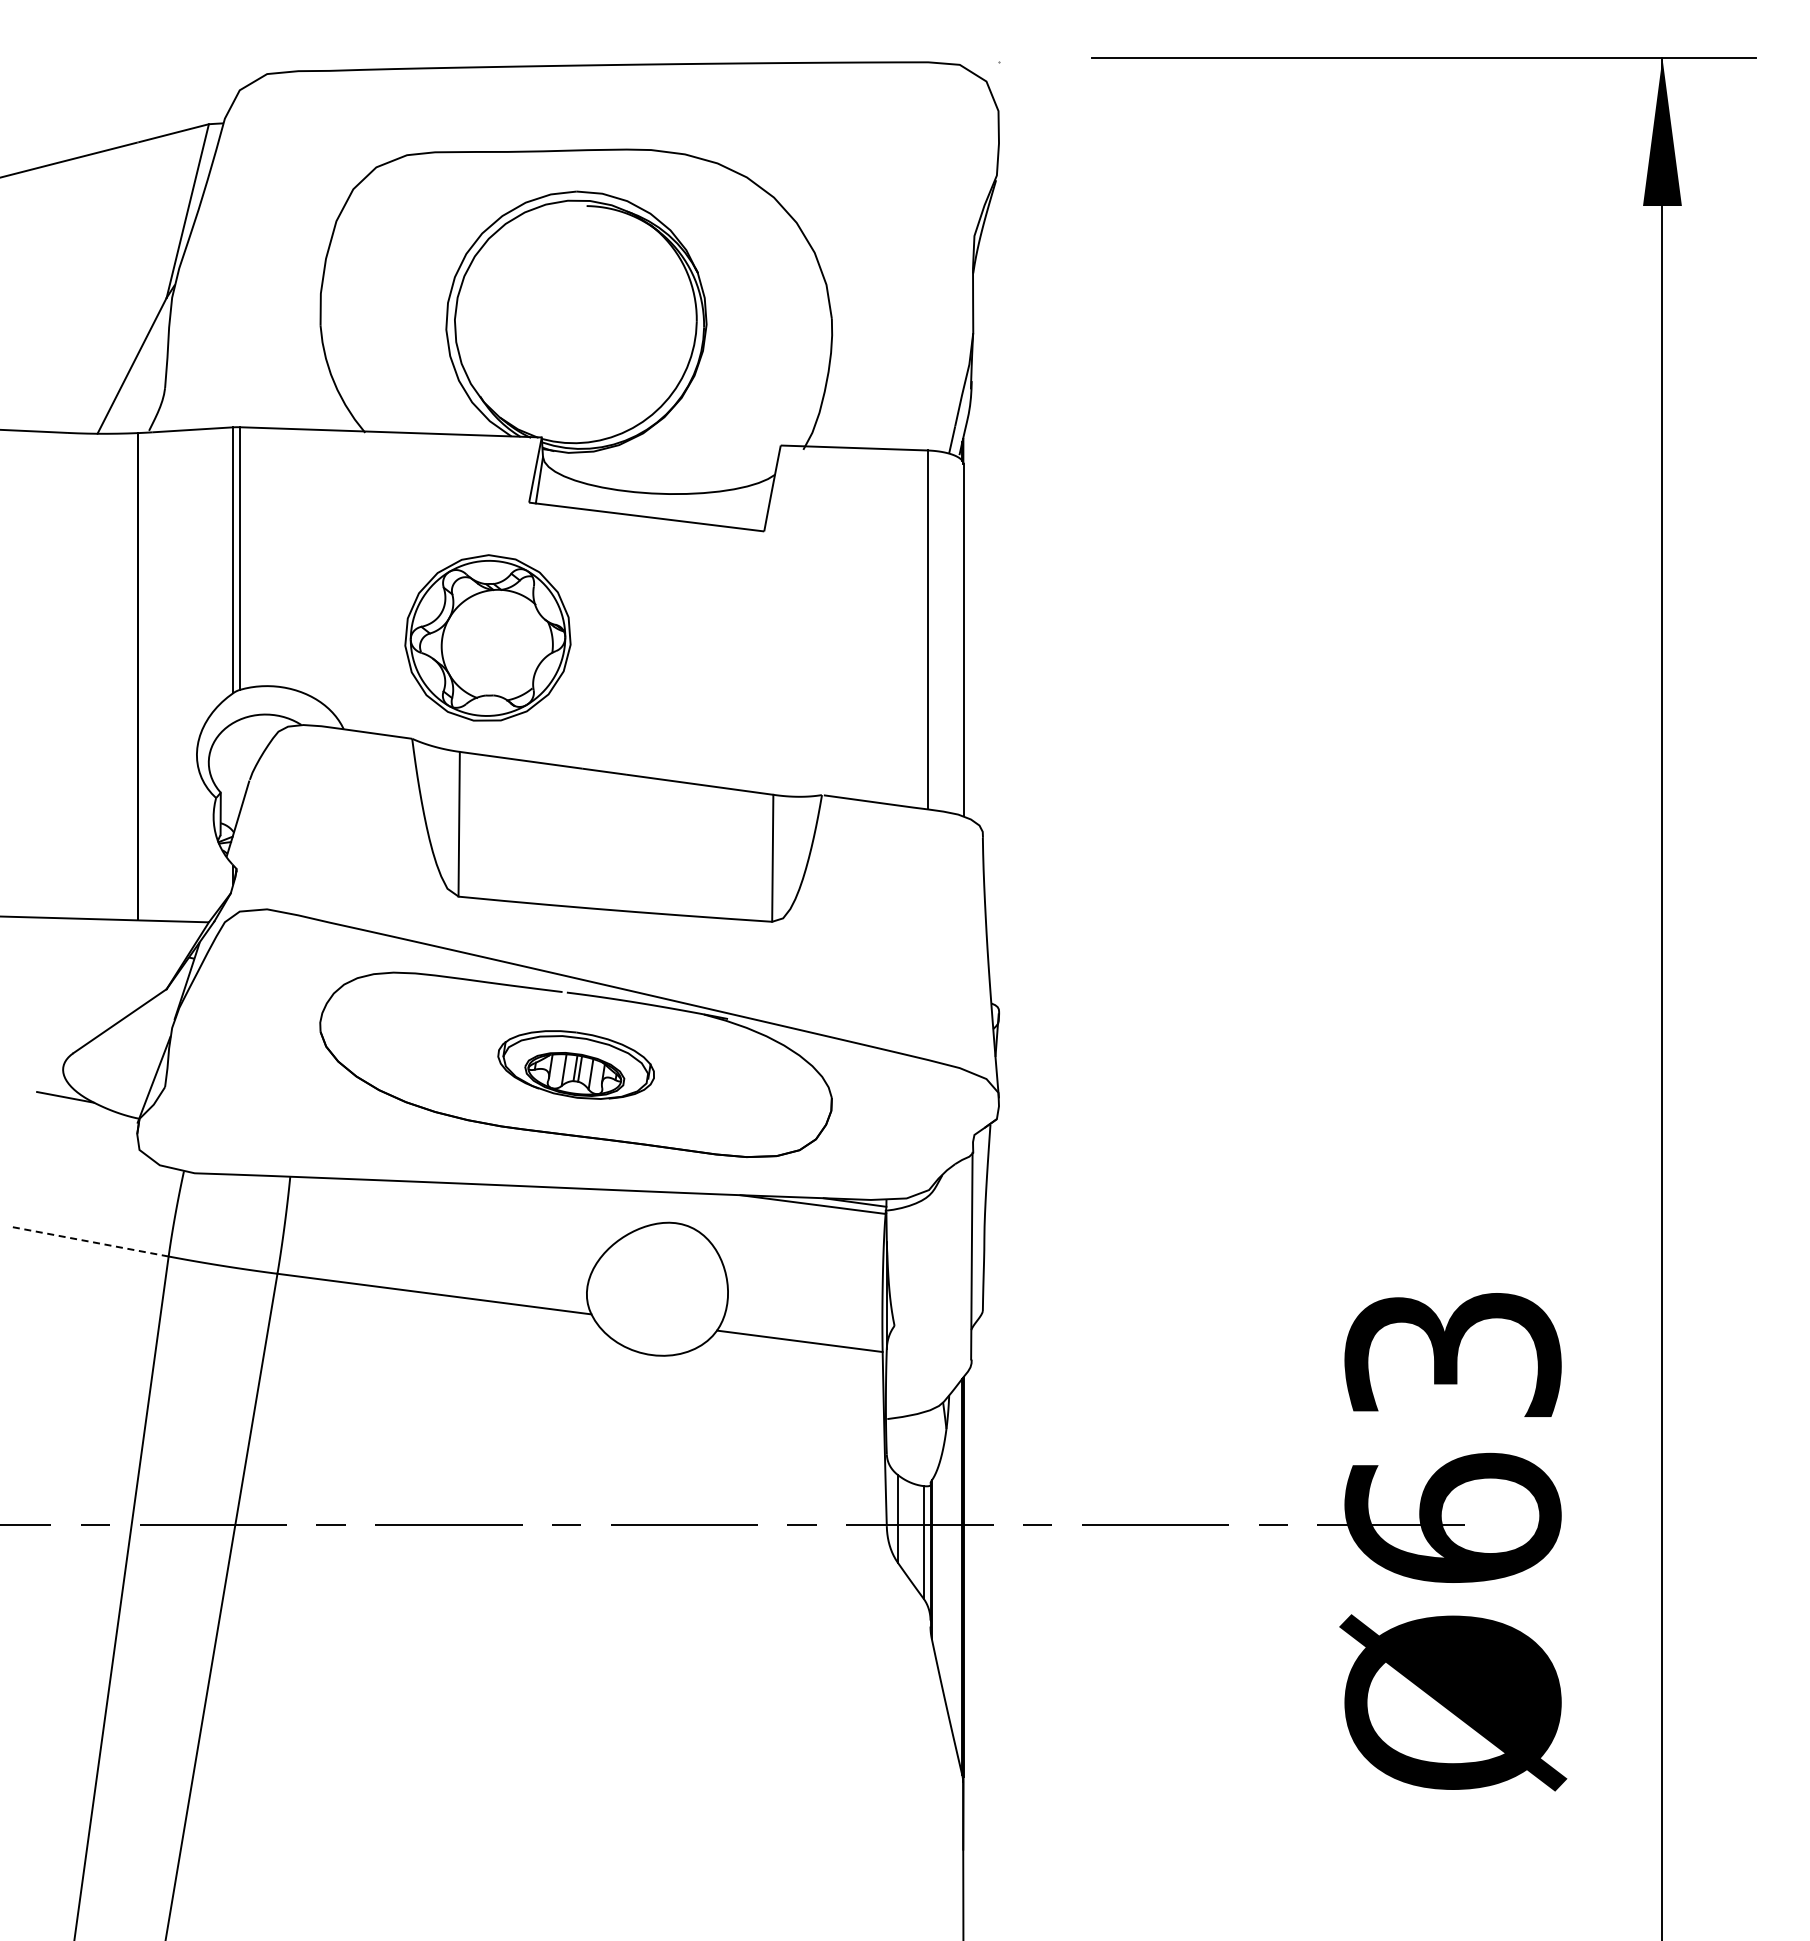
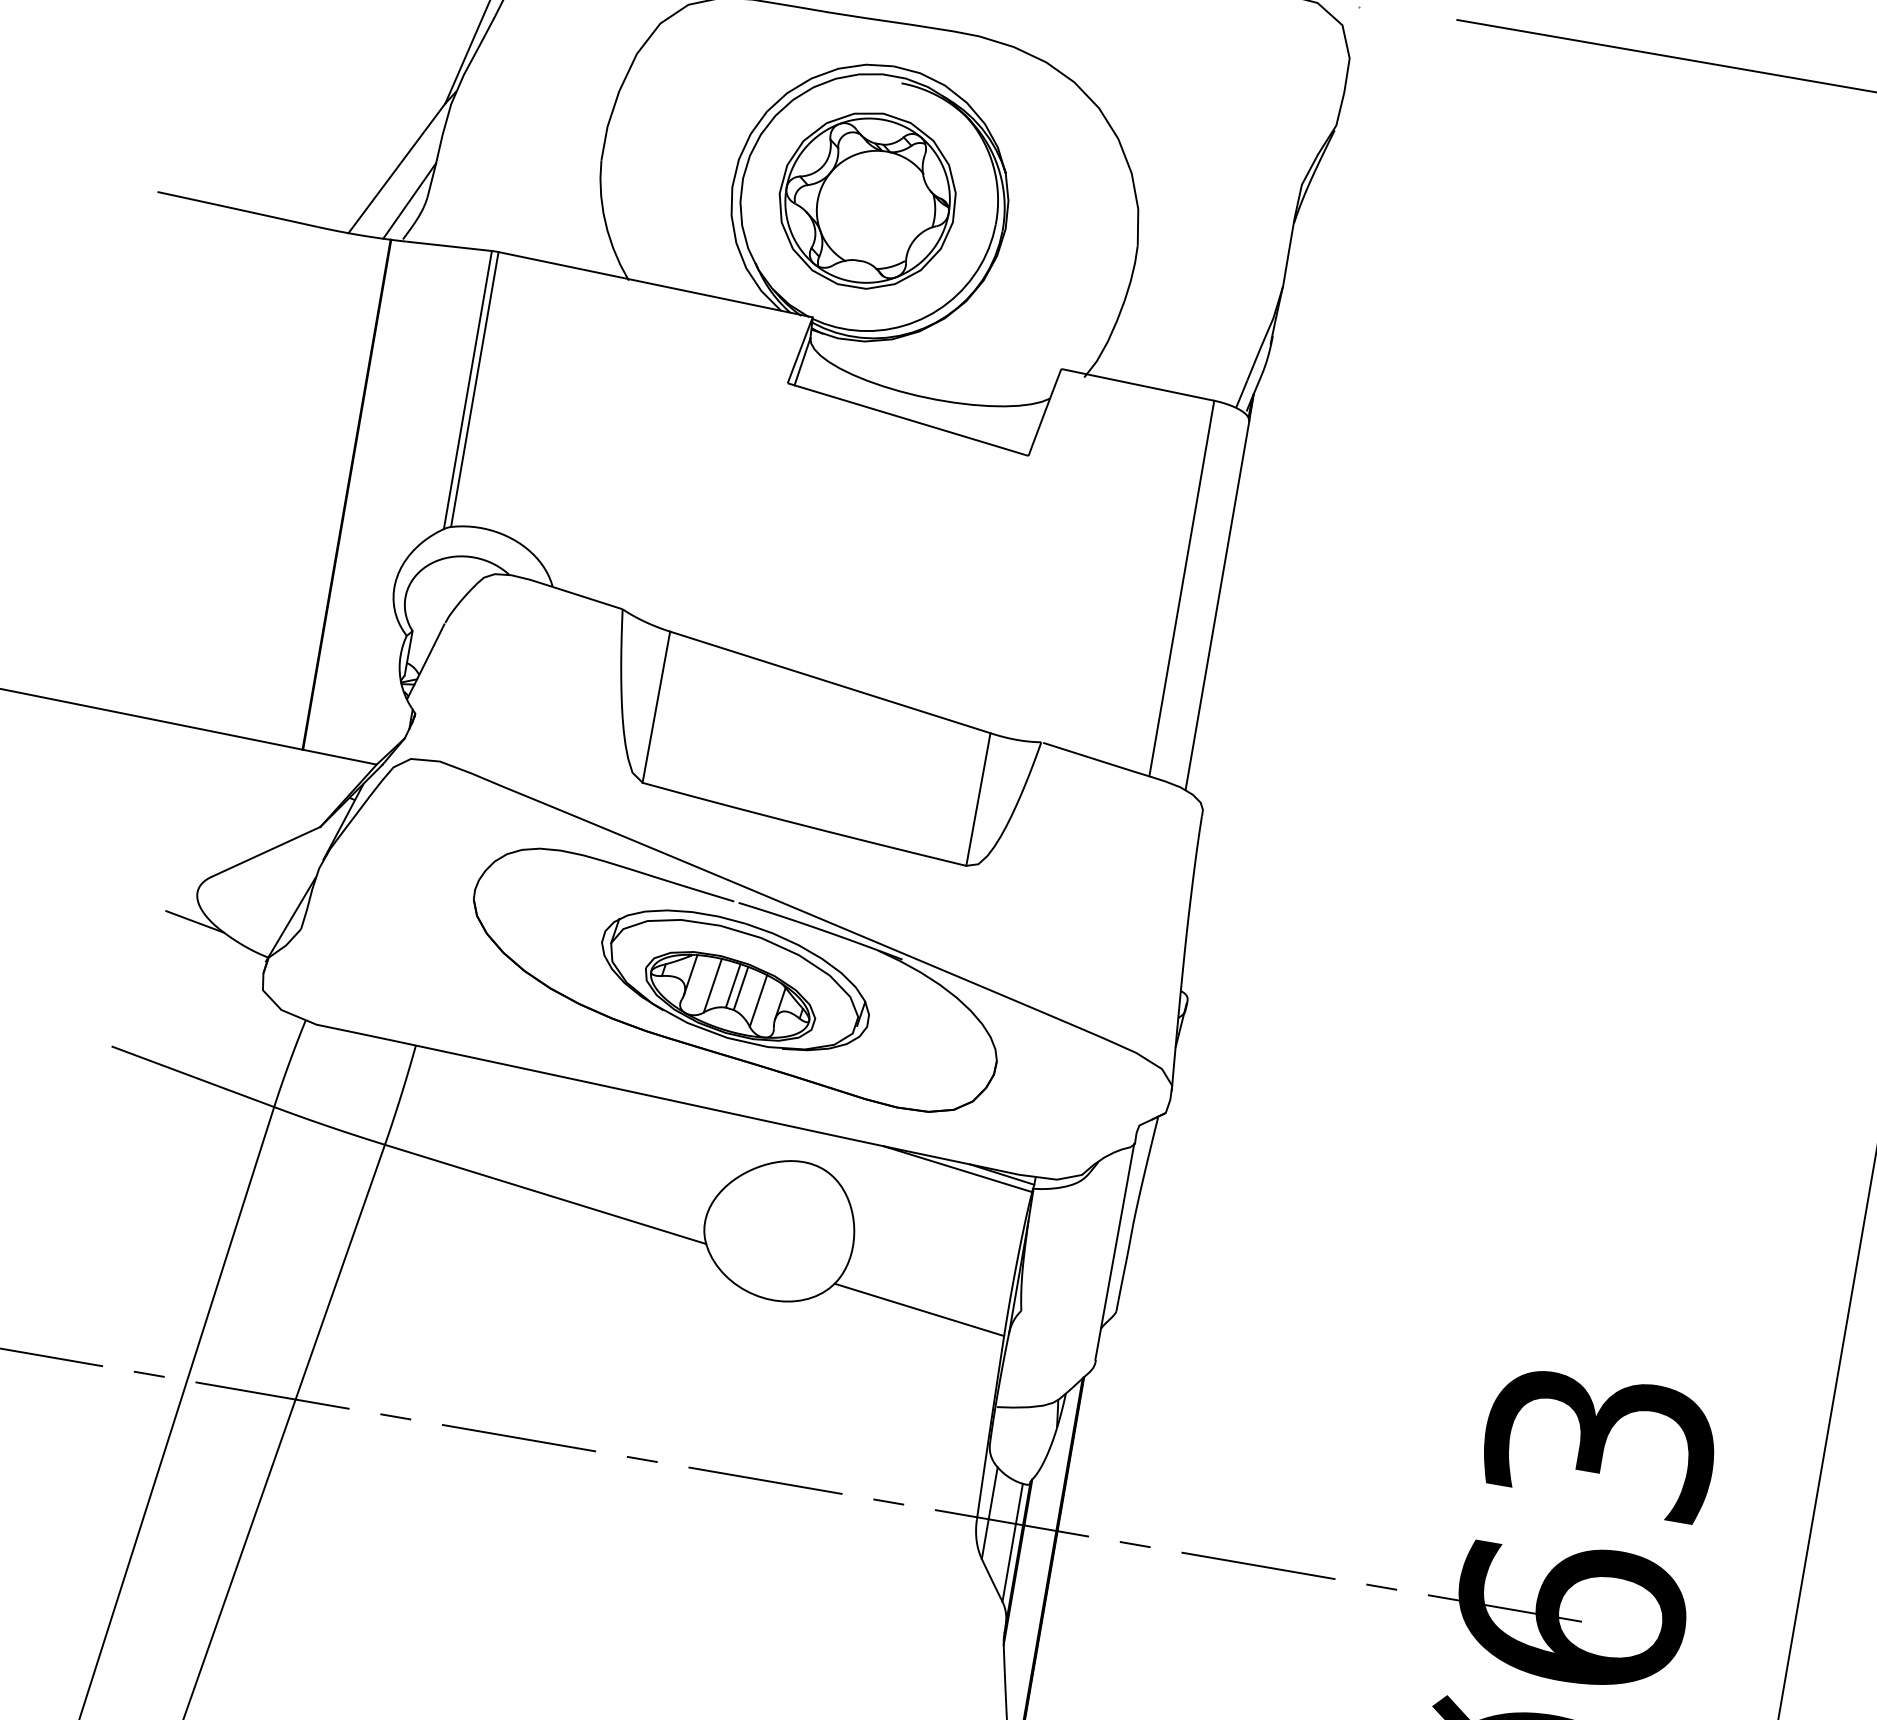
line: (148, 393) -> (409, 200), added
part: (487, 637) -> (867, 199), moved
part: (575, 1064) -> (734, 979), size x1.67
line: (88, 1241) -> (193, 1076), dashed -> solid

